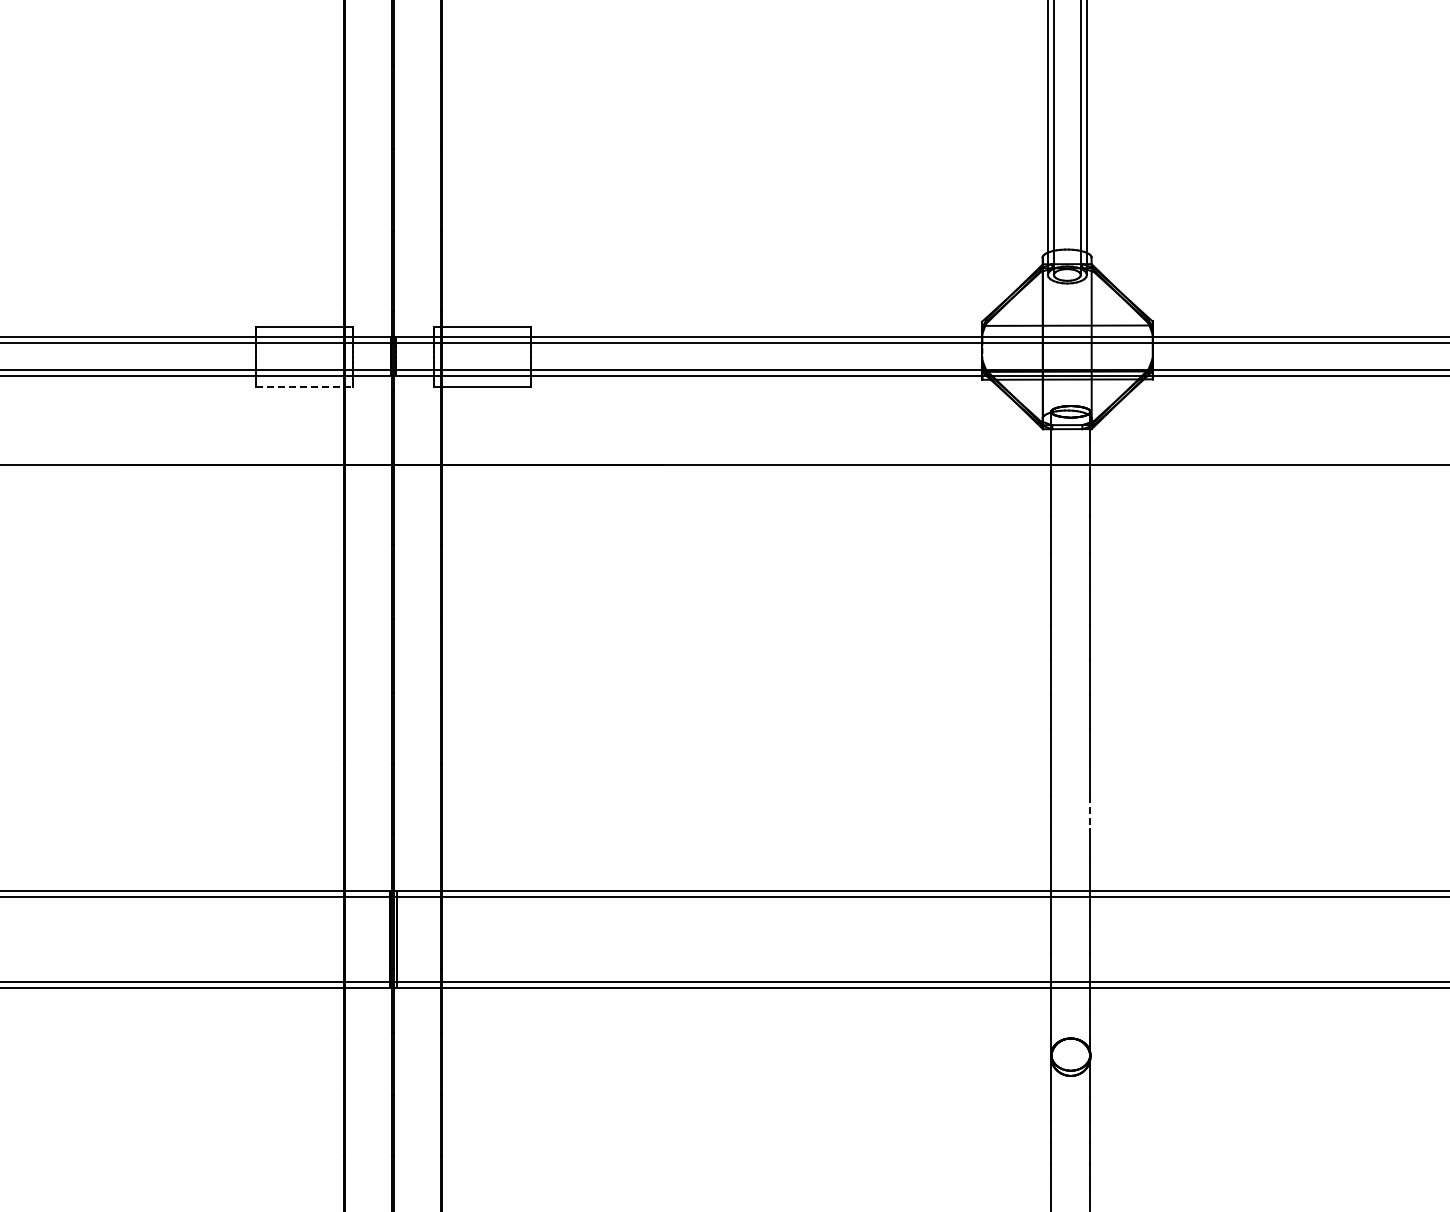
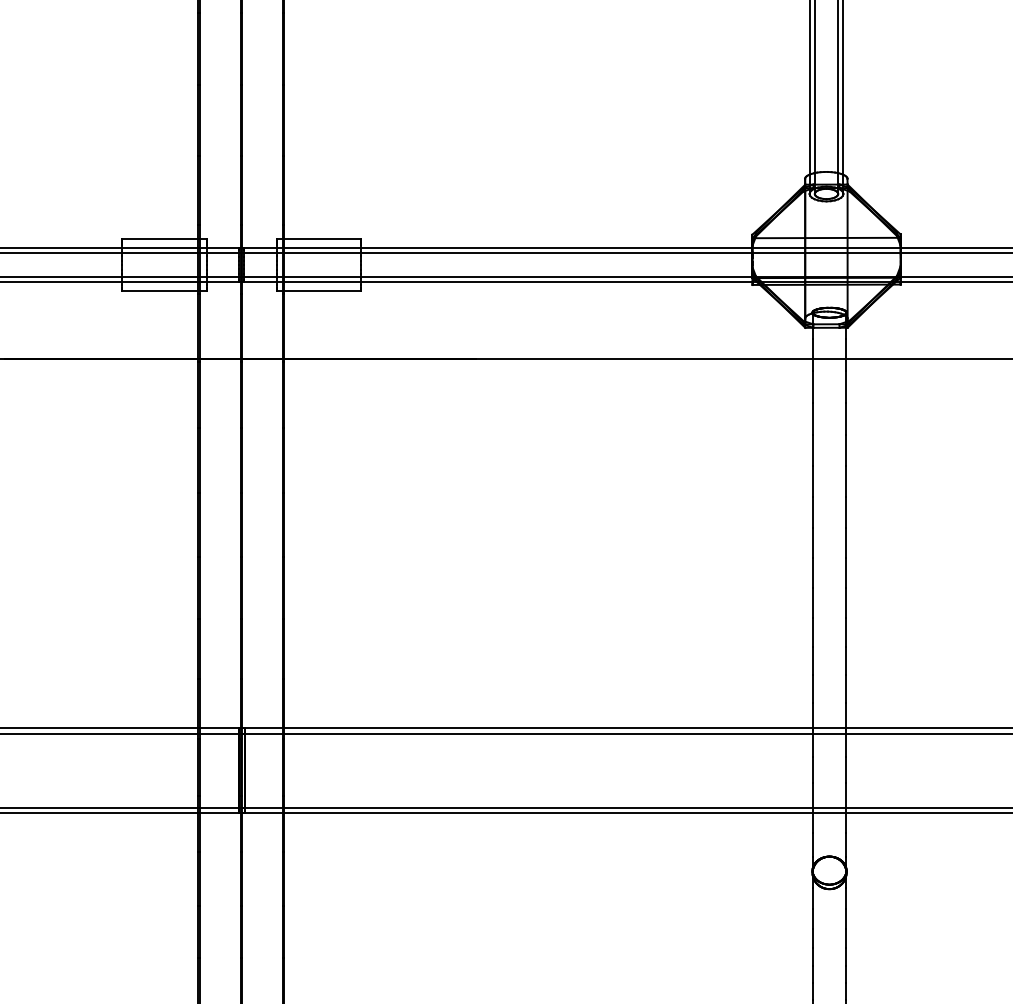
line: (304, 386) -> (164, 290), dashed -> solid
line: (1090, 813) -> (846, 661), dashed -> solid

